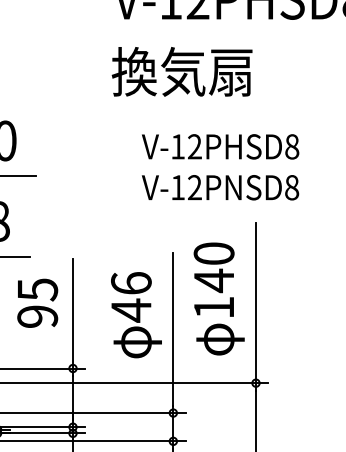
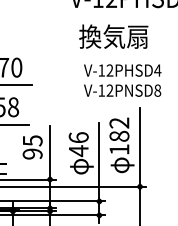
text: (181, 71) -> (113, 36), moved
text: (291, 146) -> (157, 70), V-12PHSD8 -> V-12PHSD4
text: (214, 266) -> (119, 129), 140 -> 182

